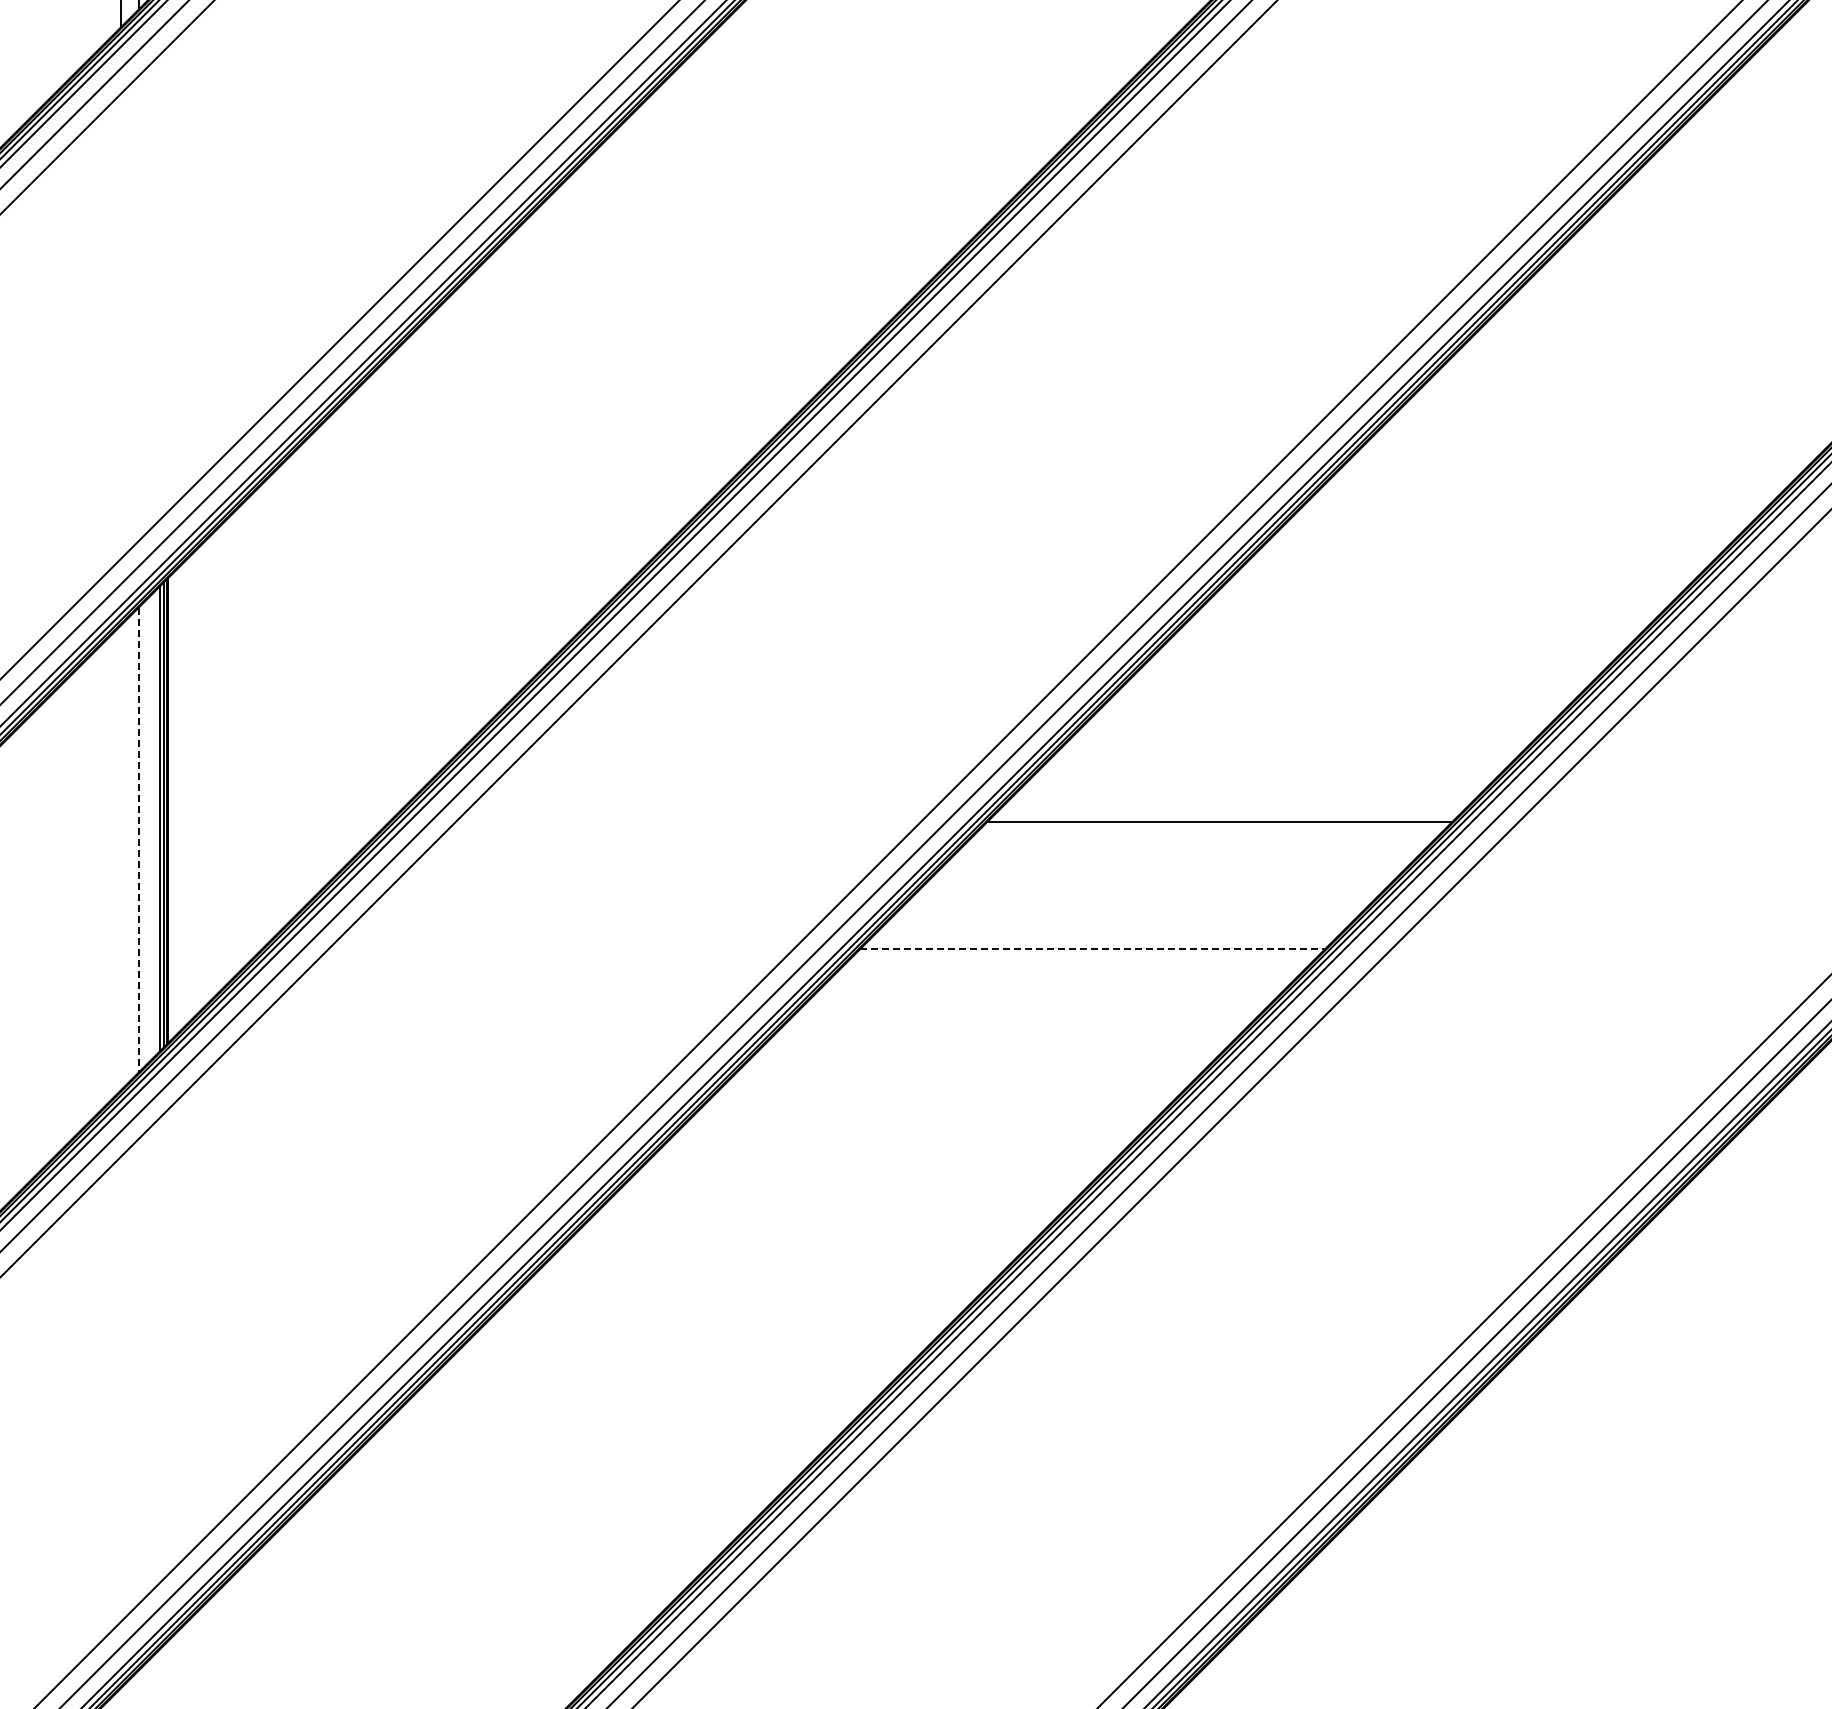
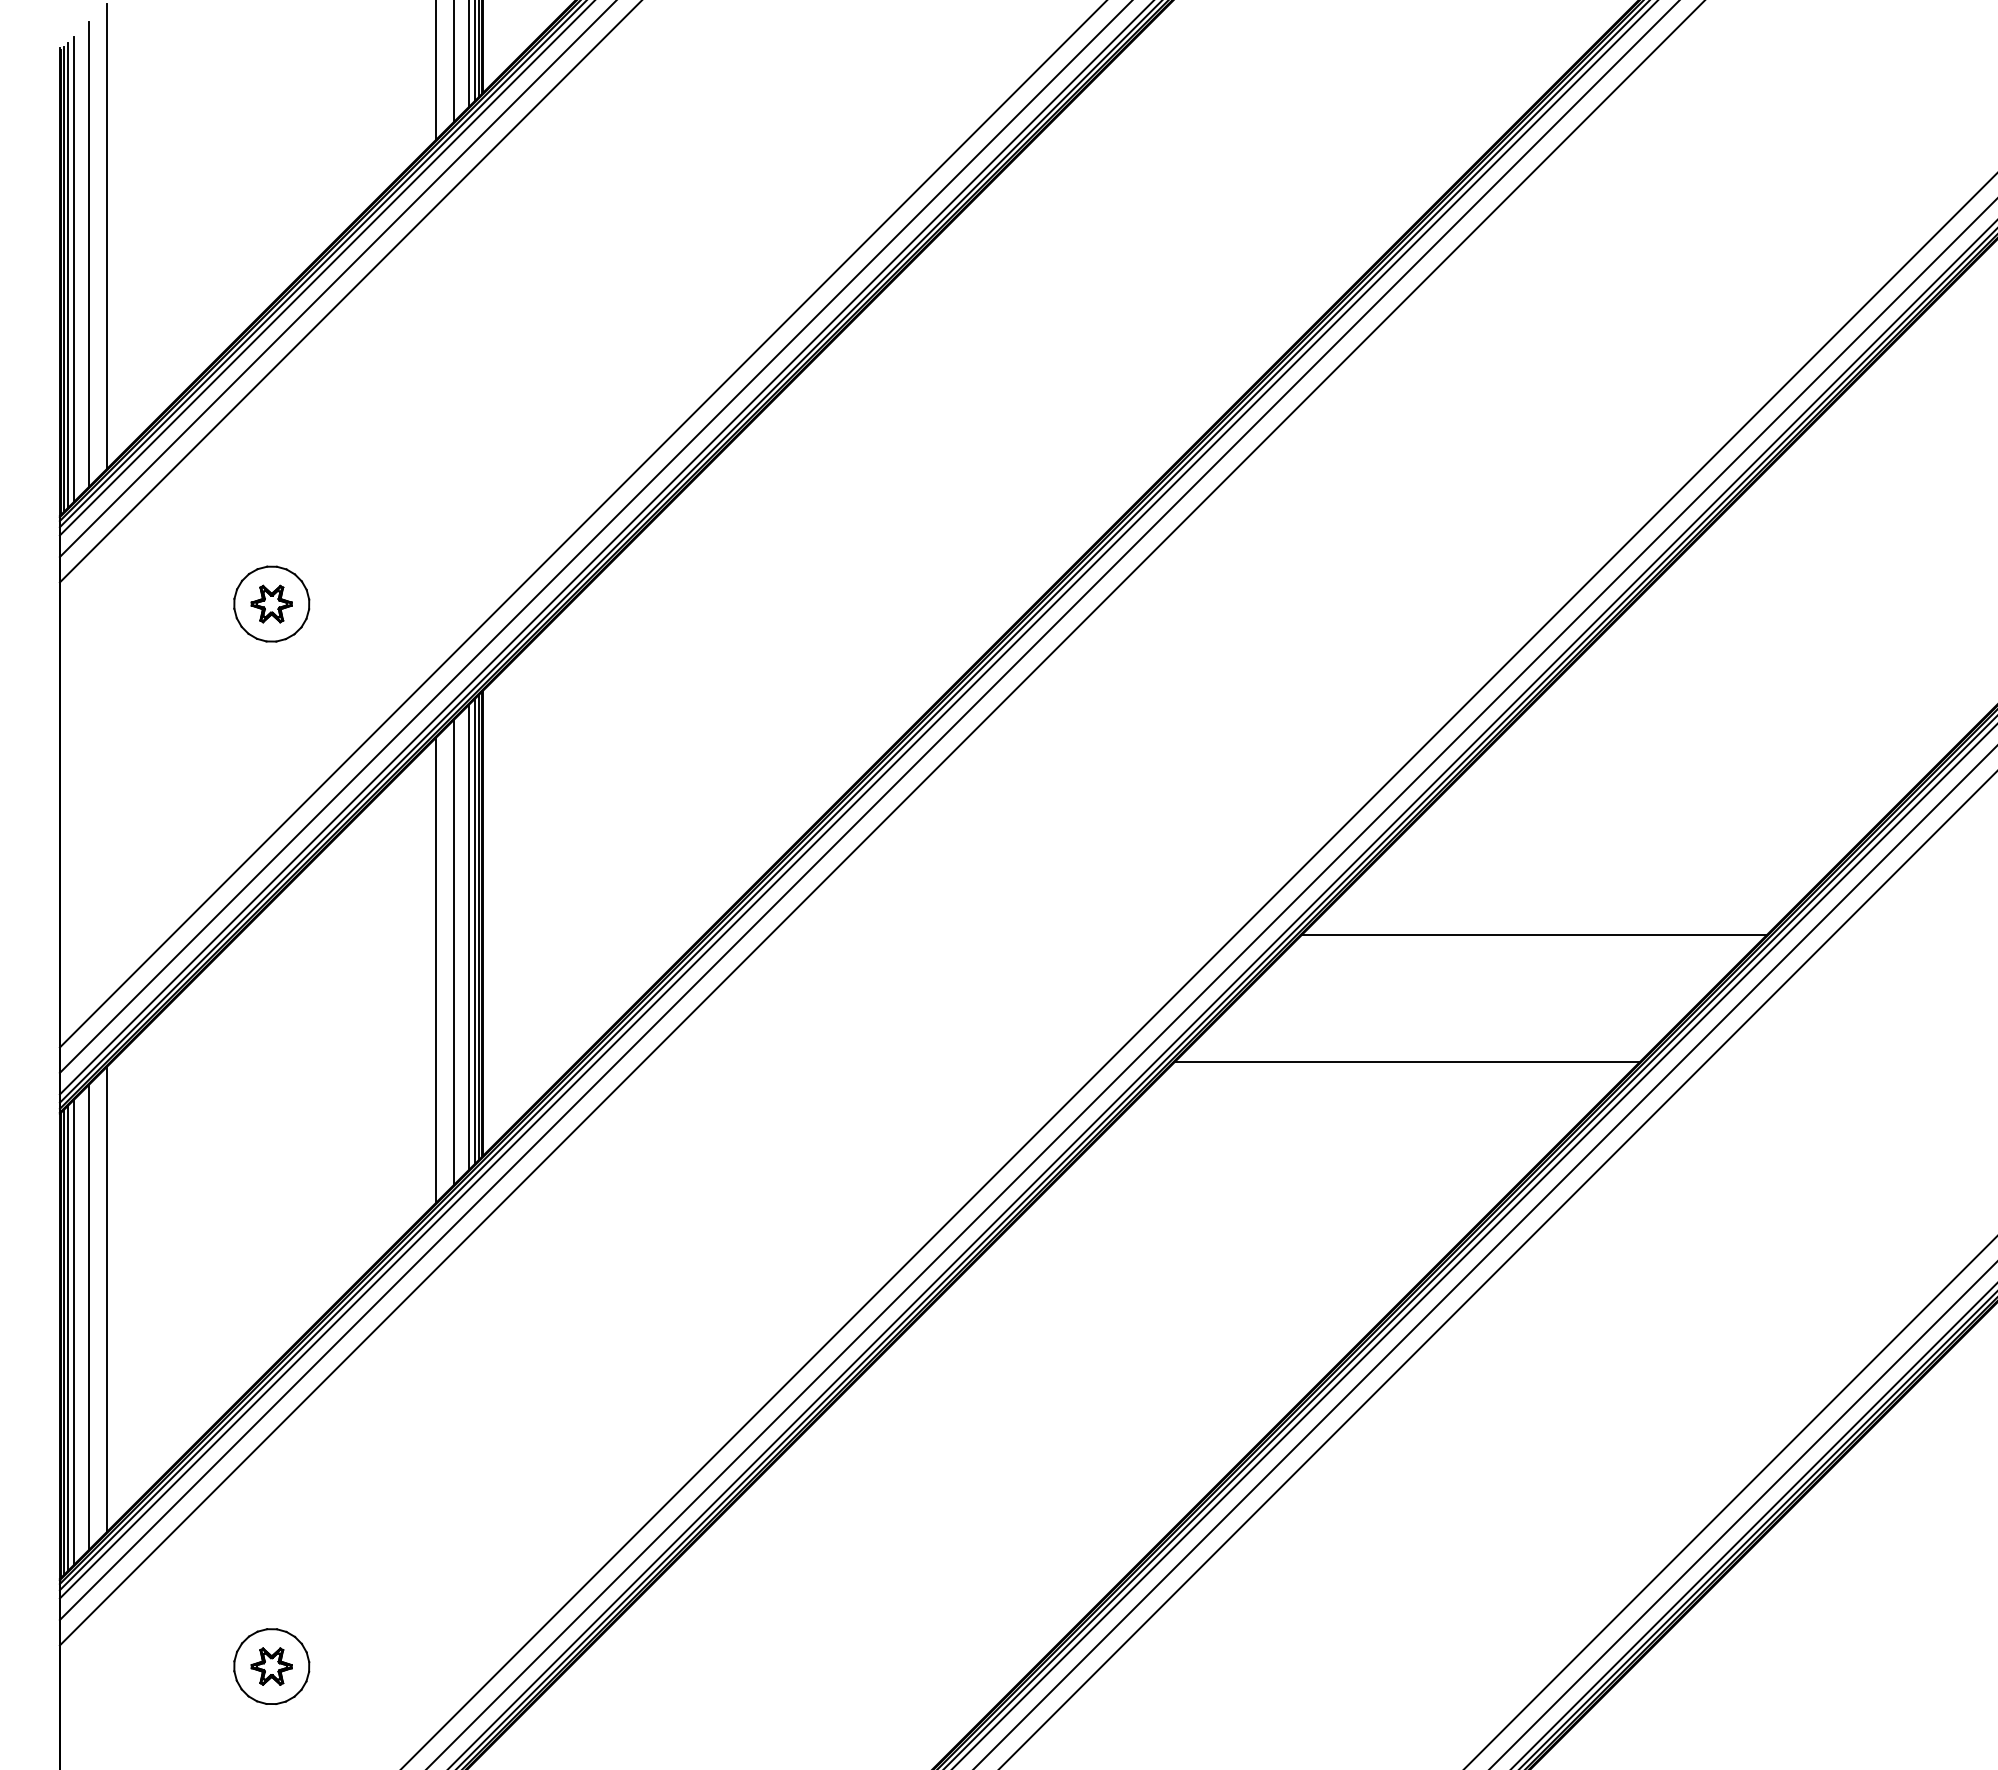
line: (153, 823) -> (468, 936), added
line: (138, 839) -> (453, 952), dashed -> solid
line: (120, 857) -> (435, 970), added
line: (1092, 948) -> (1407, 1061), dashed -> solid

